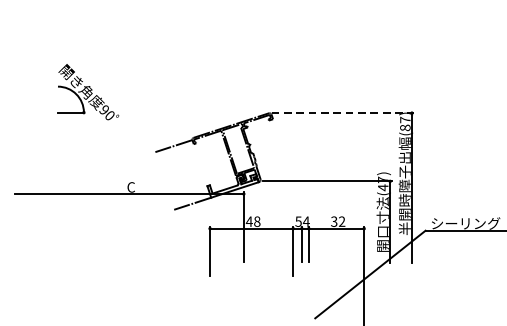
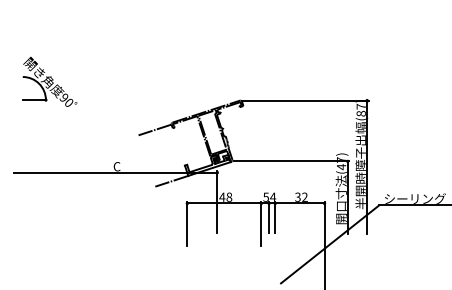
part: (87, 91) -> (49, 81), moved
line: (342, 113) -> (305, 100), dashed -> solid

